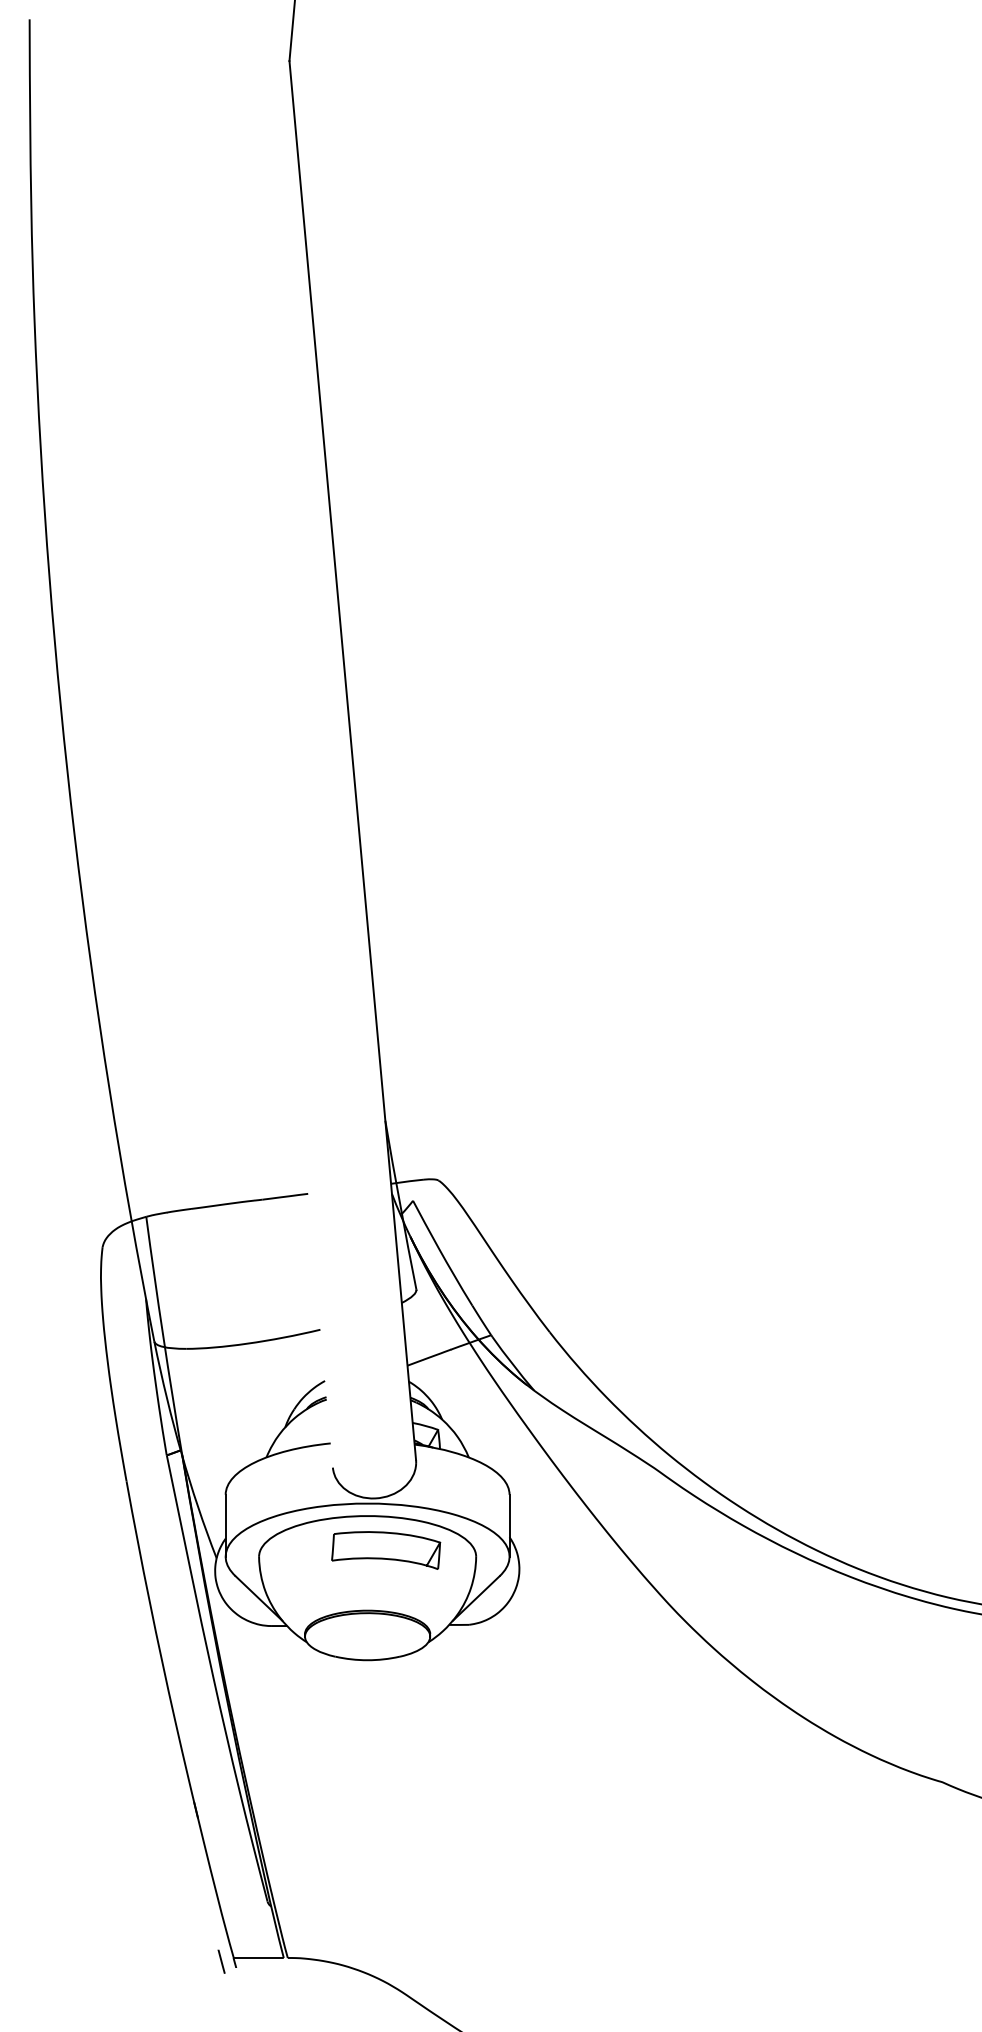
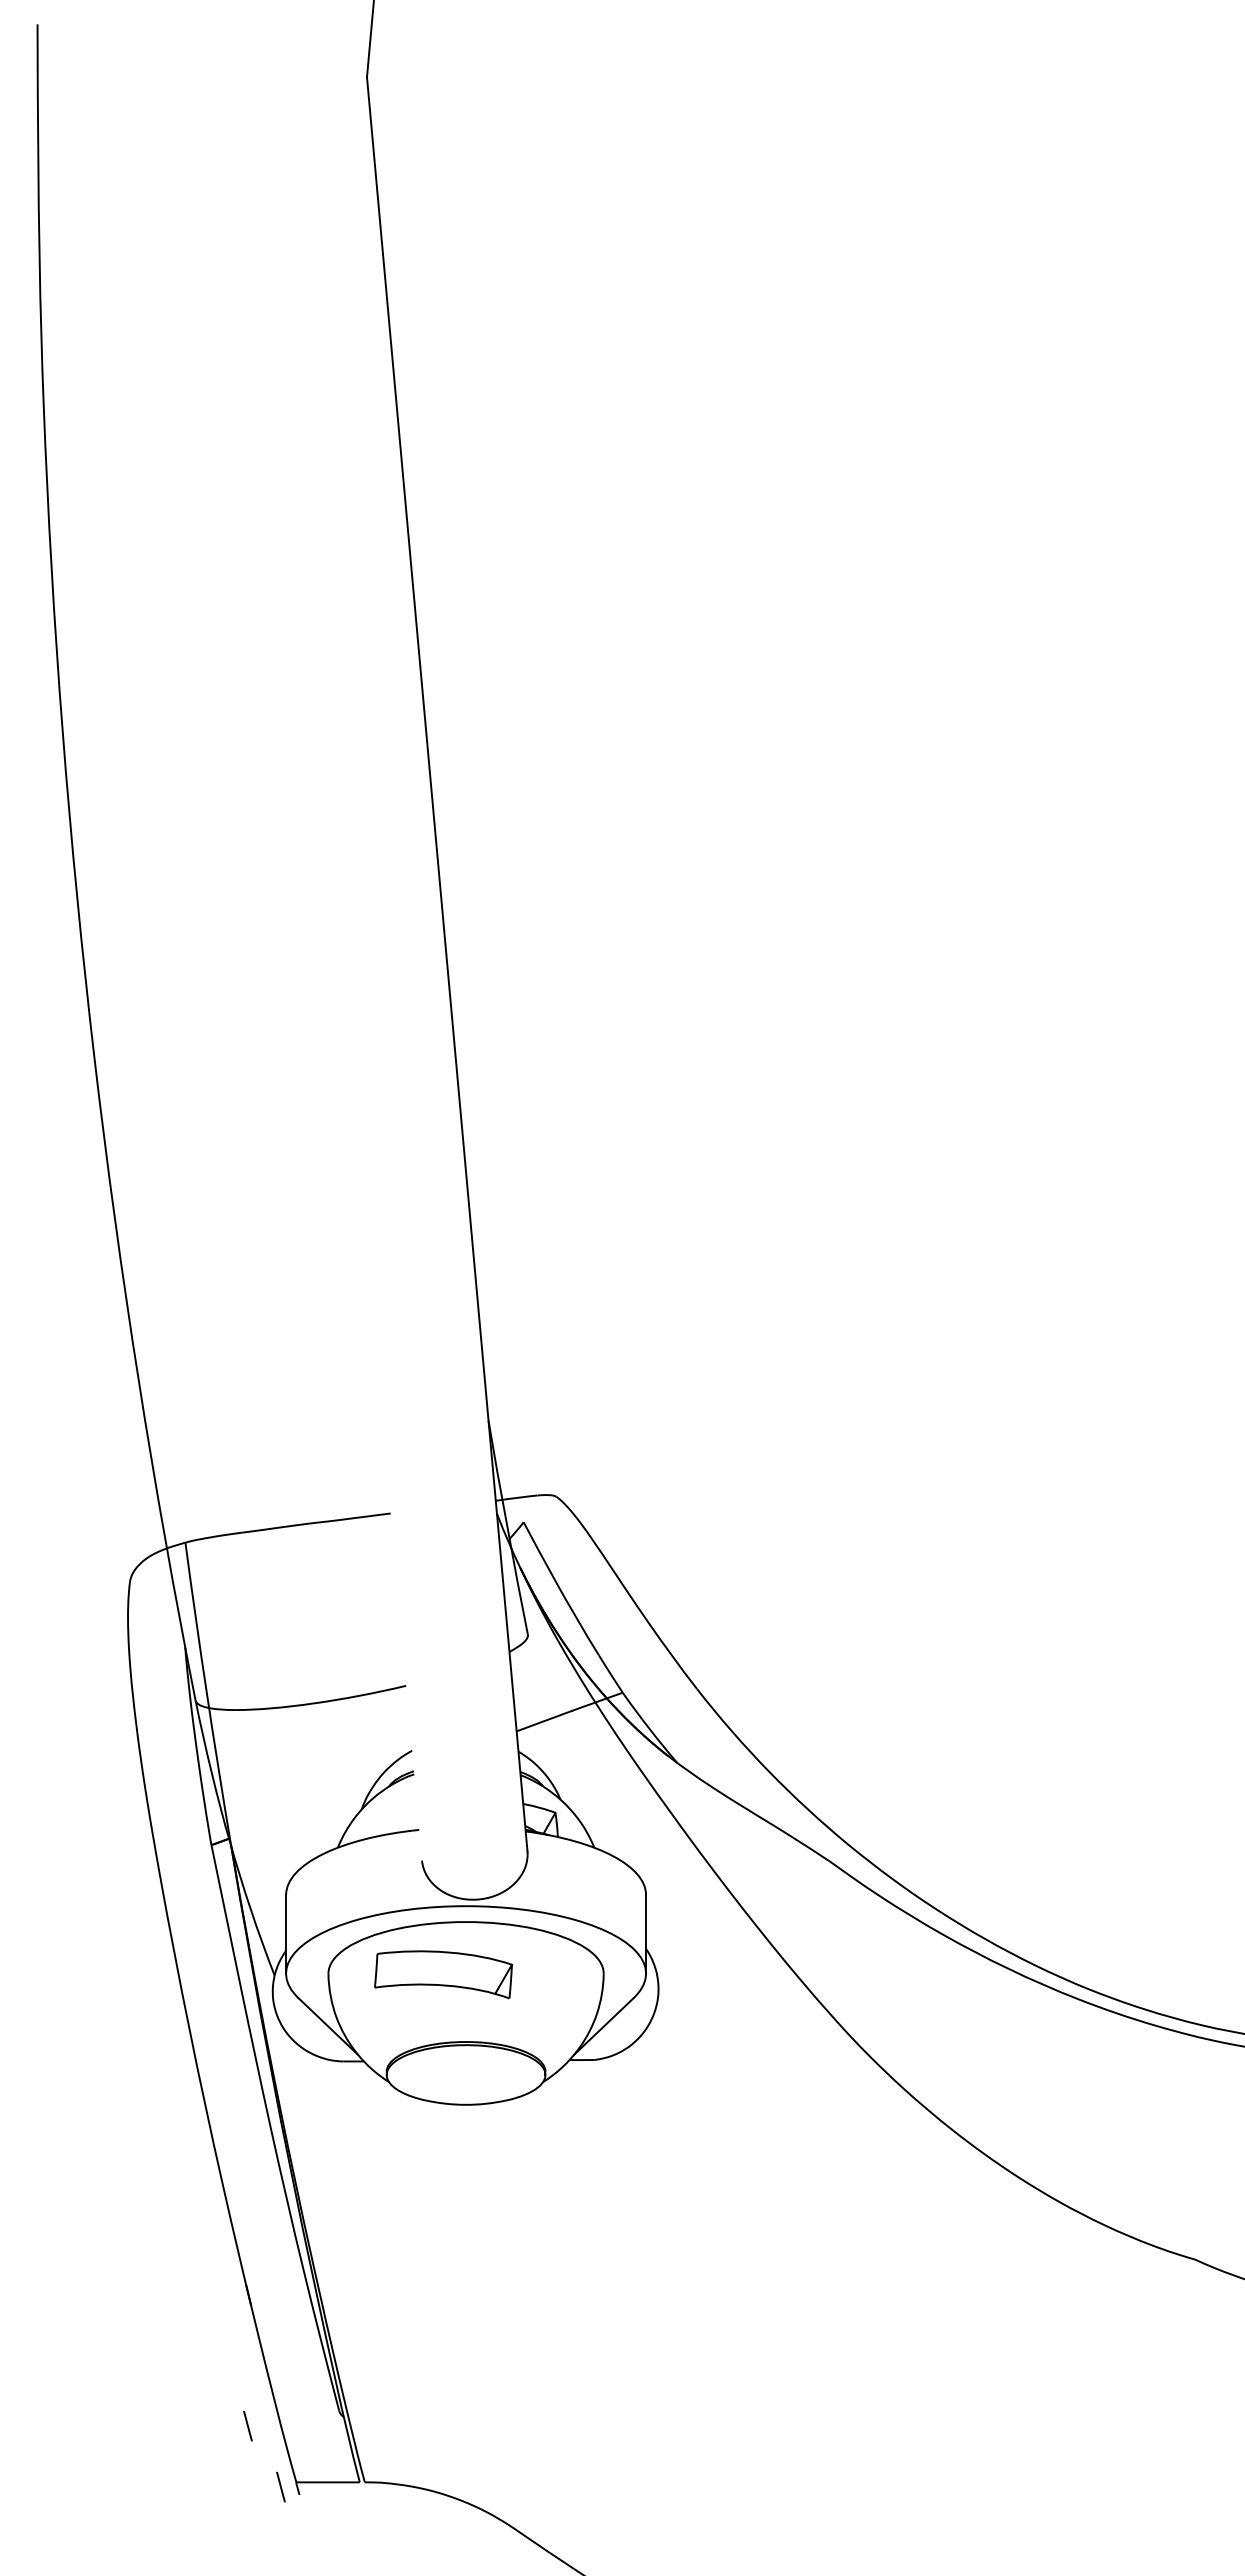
part: (386, 1550) -> (443, 1974), moved
line: (195, 1913) -> (247, 2426), added

